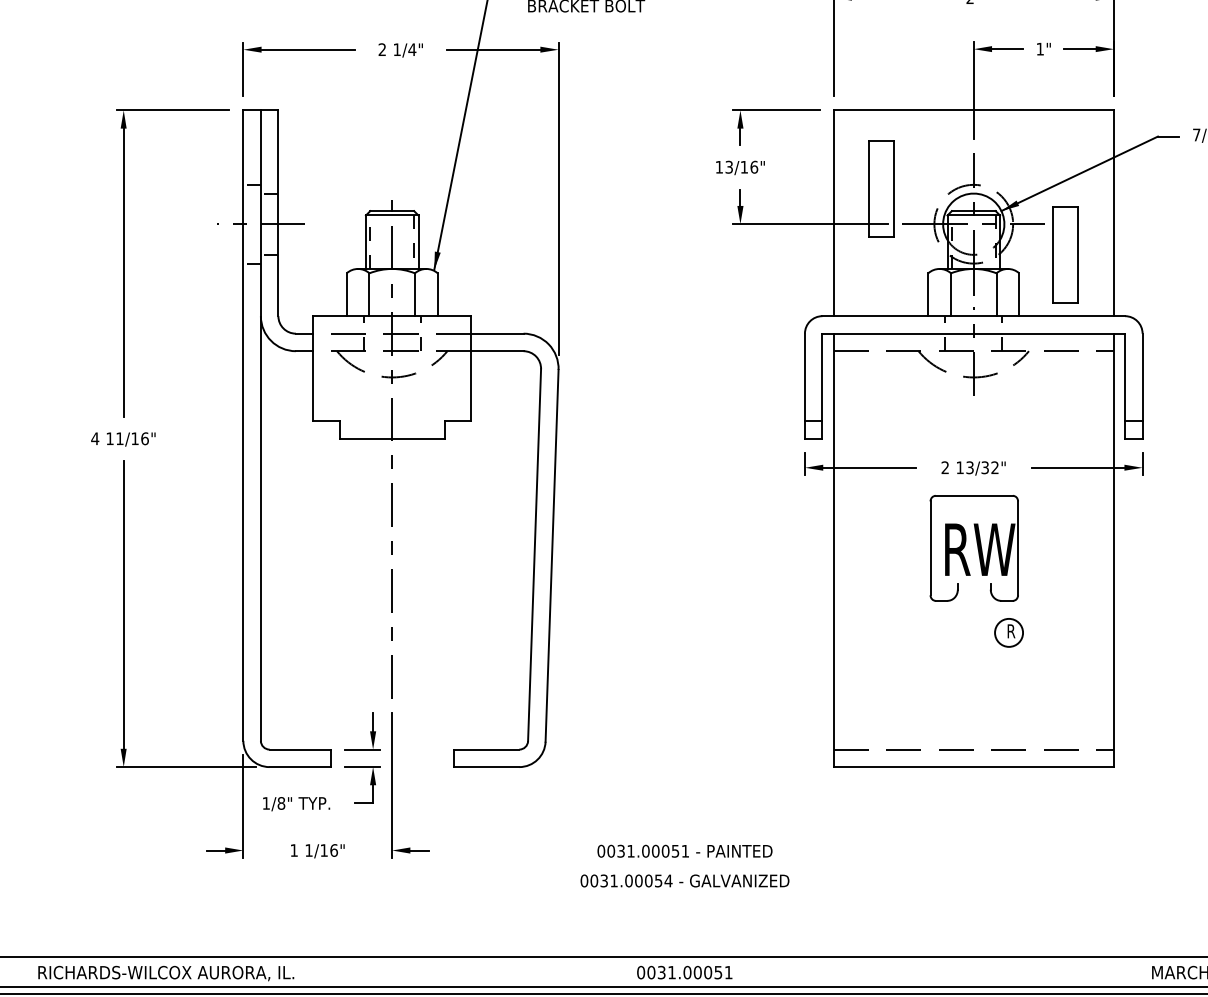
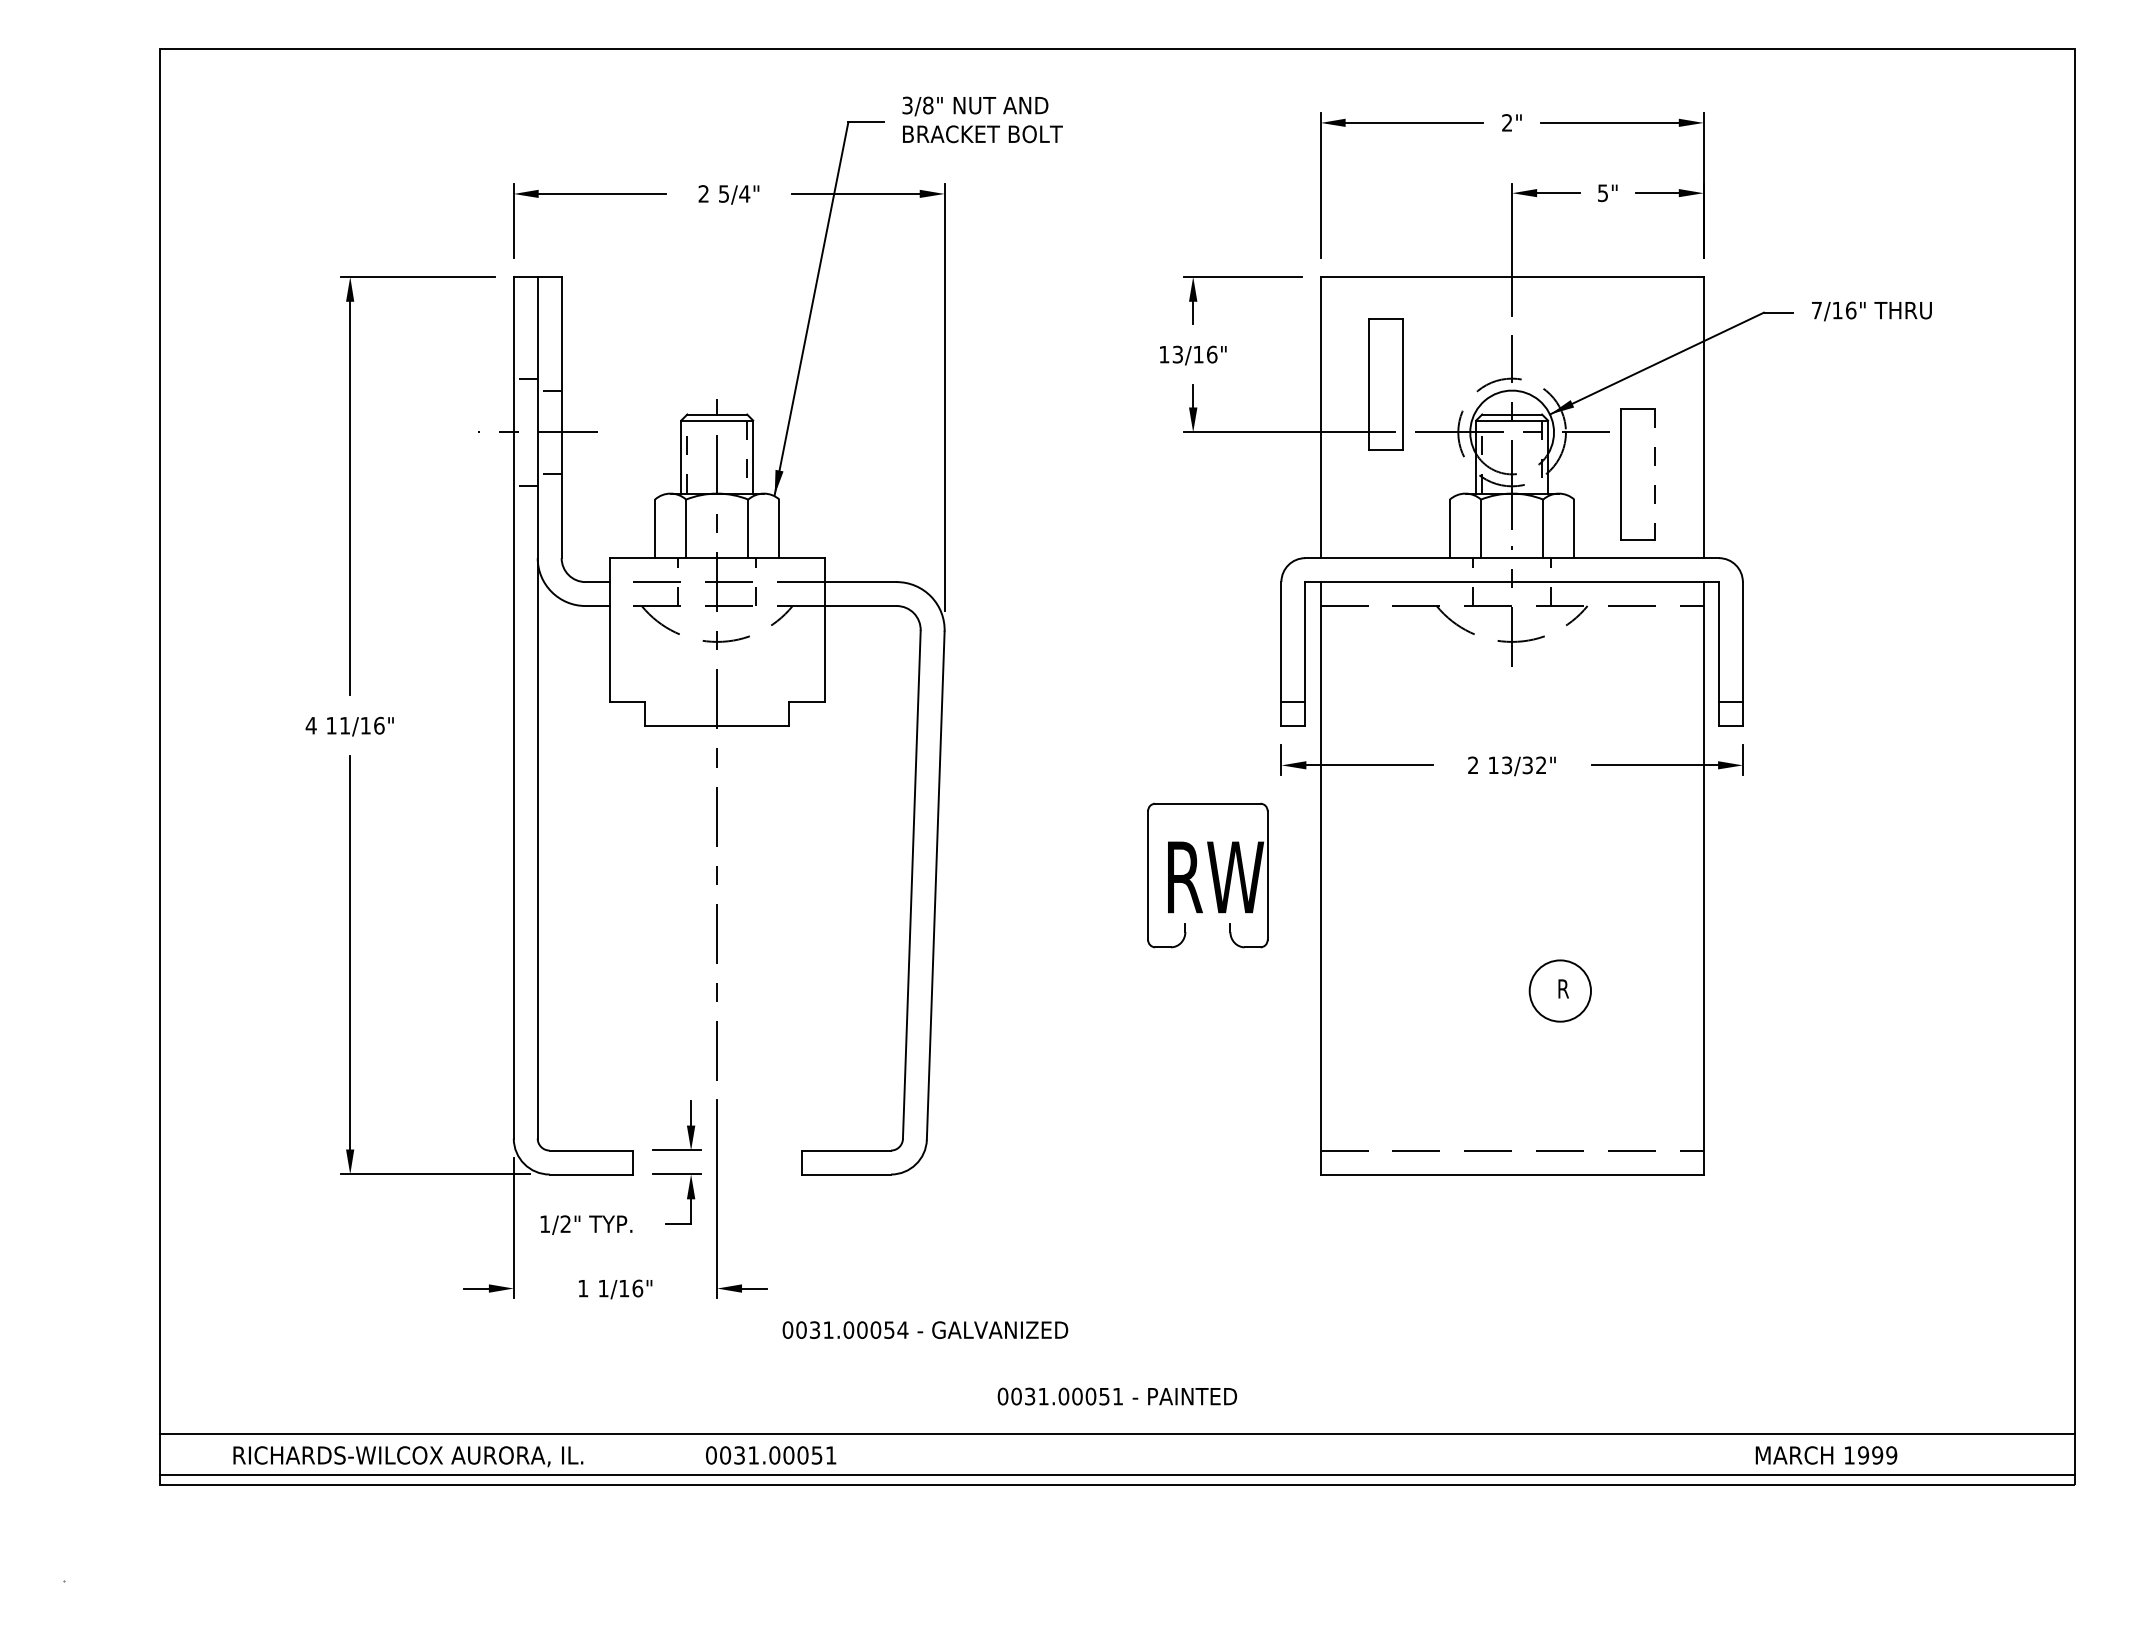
text: (396, 49) -> (723, 193), 1/4" -> 5/4"
text: (1039, 49) -> (1602, 193), 1" -> 5"
line: (1077, 254) -> (1654, 474), solid -> dashed
part: (974, 548) -> (1207, 875), moved
circle: (1009, 632) -> (1560, 990), size x1.6
text: (281, 803) -> (565, 1224), 1/8" -> 1/2"
text: (685, 851) -> (1117, 1396), moved
text: (685, 880) -> (925, 1329), moved
text: (685, 972) -> (771, 1455), moved

